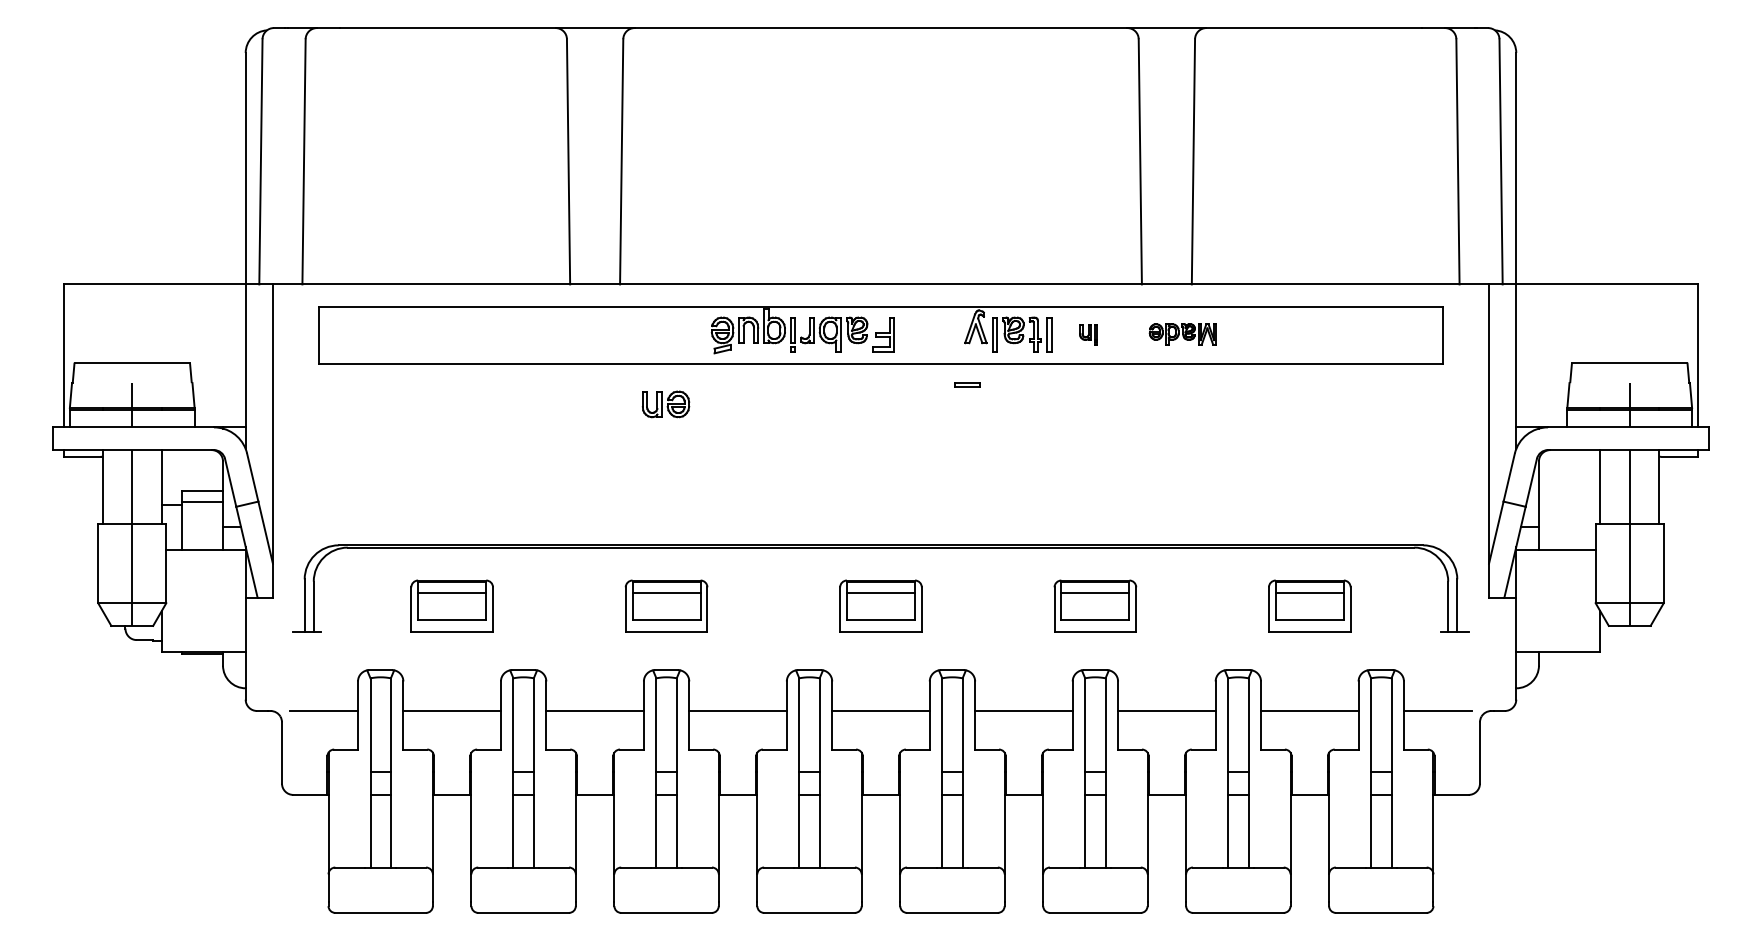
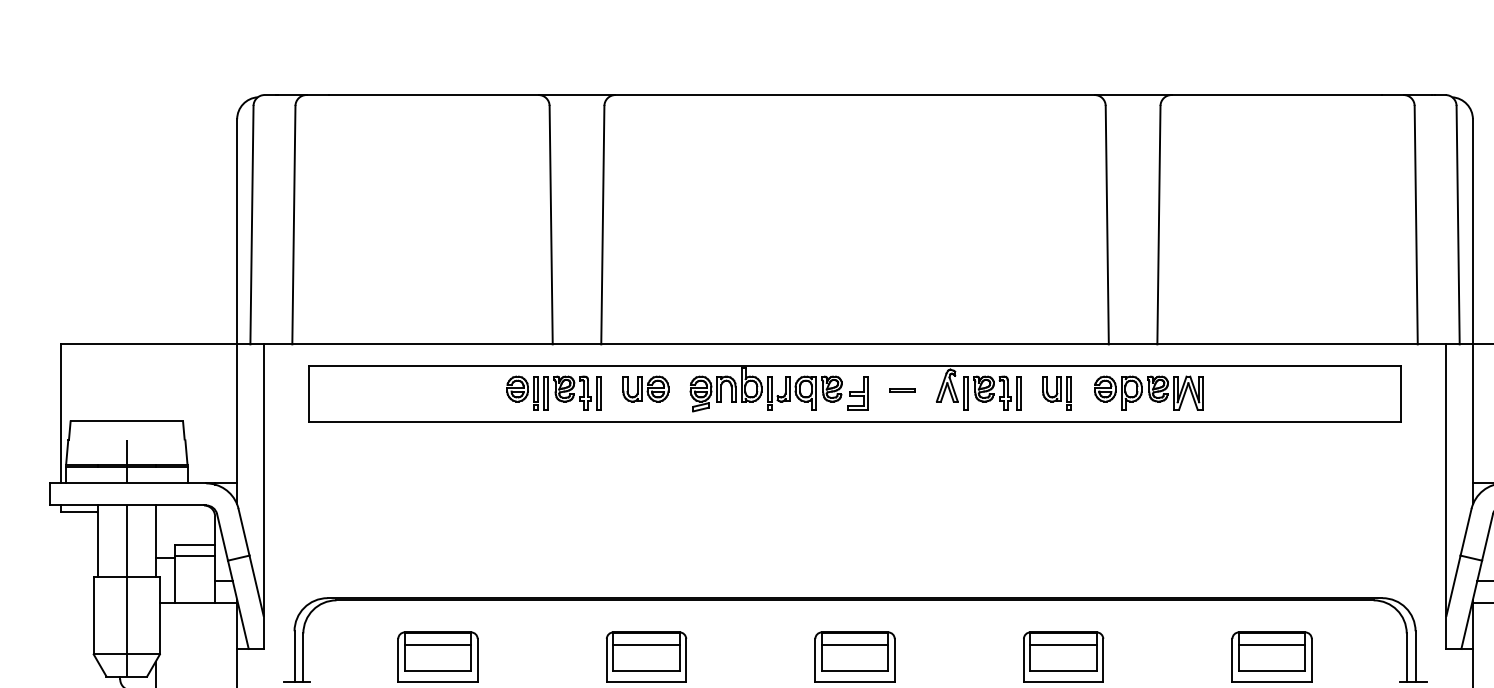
part: (571, 334) -> (554, 393), added
part: (1088, 334) -> (1056, 393), size x1.67
part: (1182, 334) -> (1148, 393), size x1.67
part: (967, 384) -> (902, 390), moved
part: (665, 404) -> (645, 389), moved

